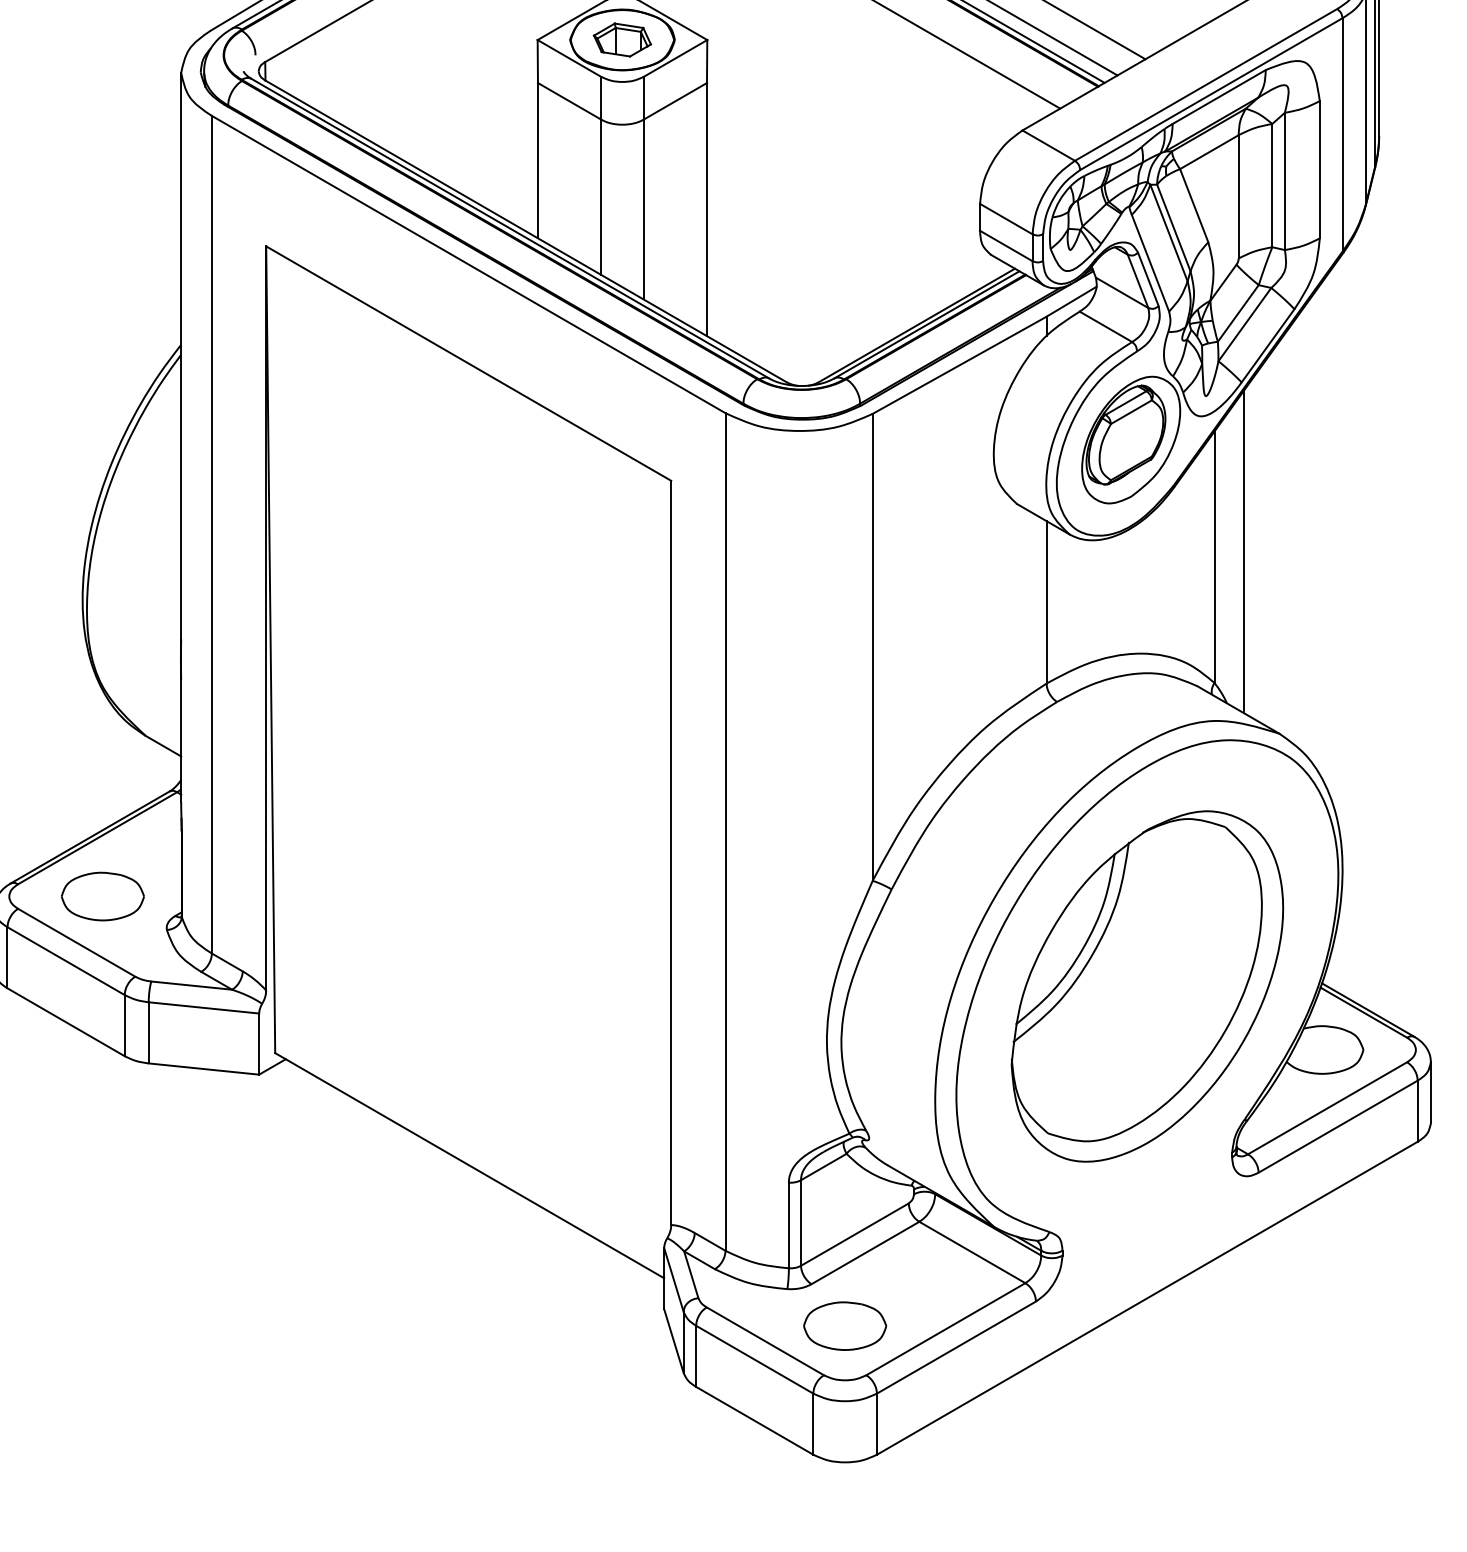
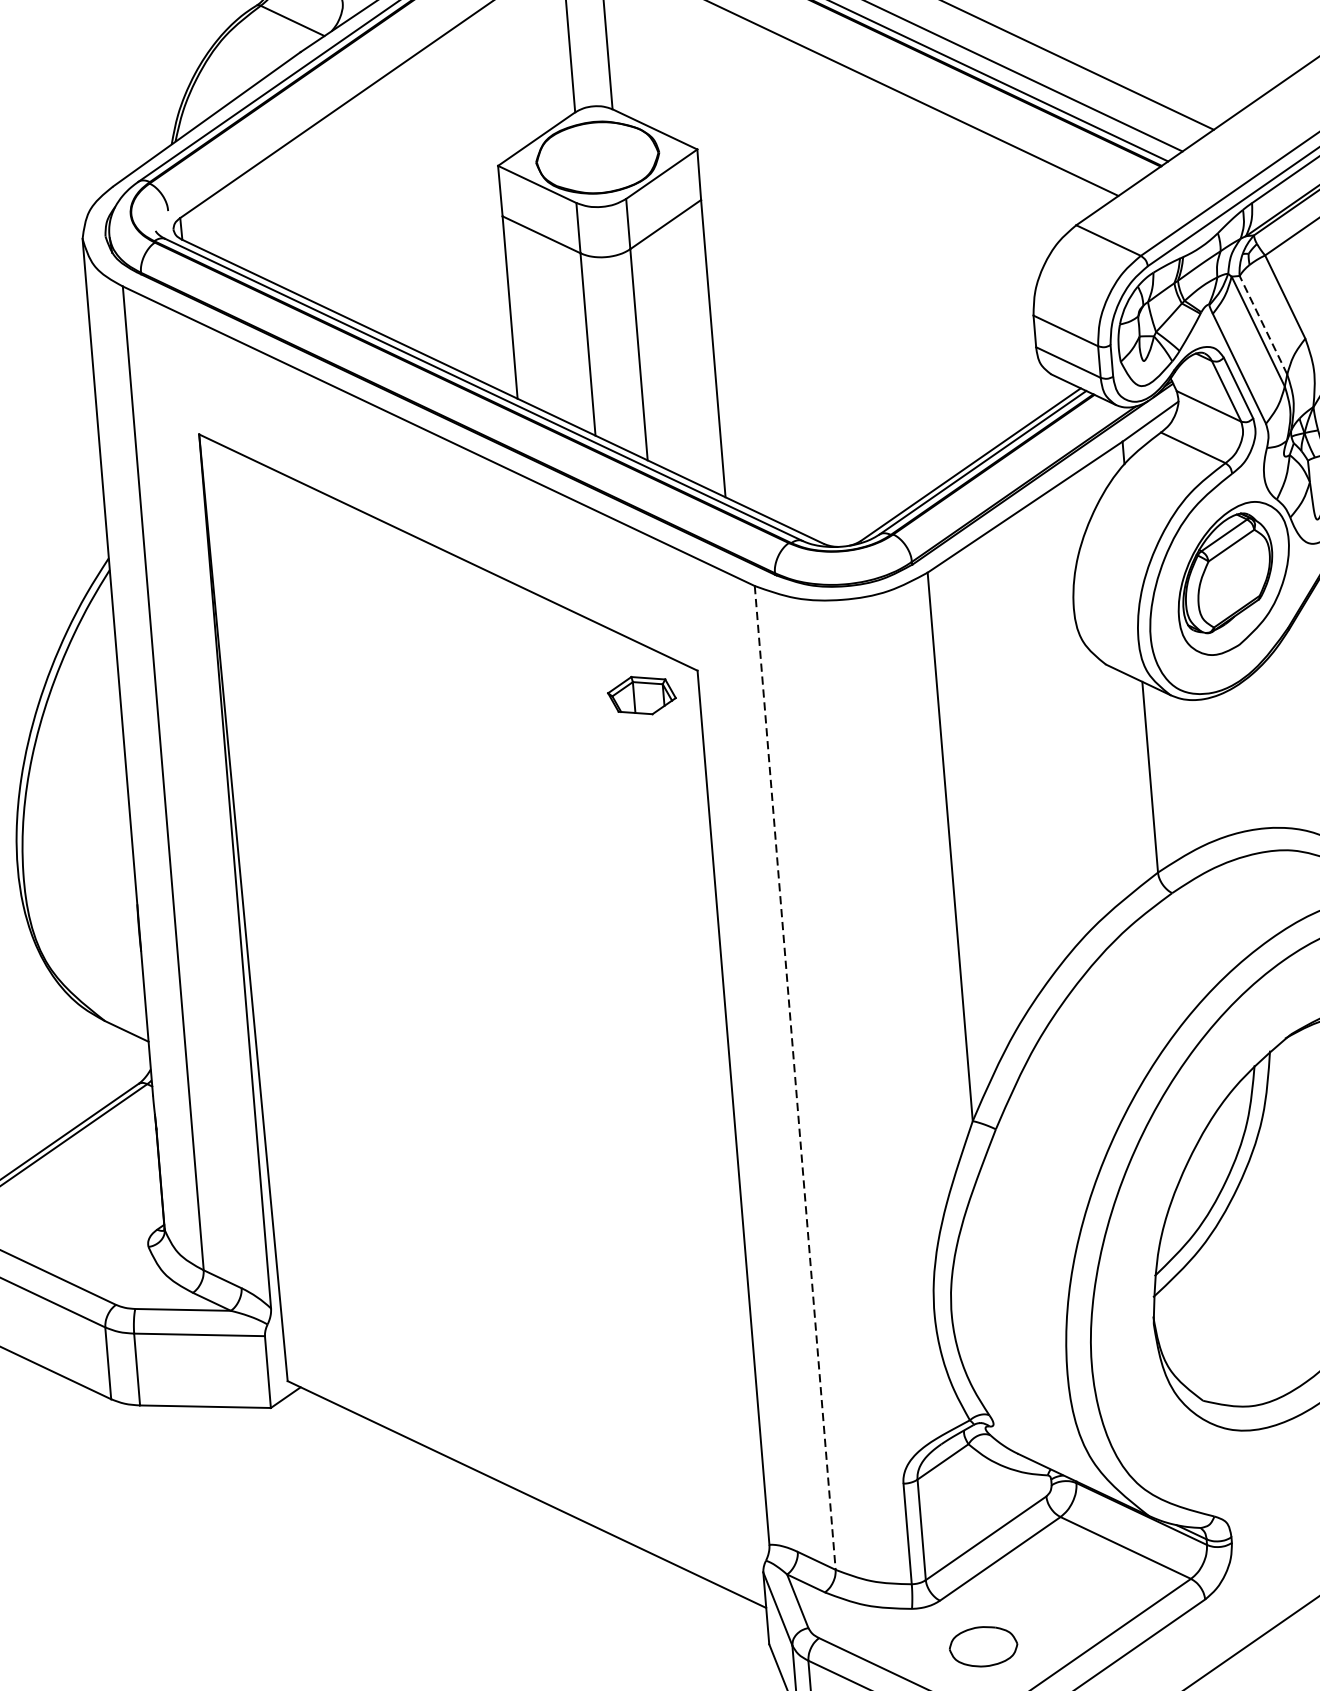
part: (622, 39) -> (641, 694), moved
line: (1173, 227) -> (1263, 324), solid -> dashed
line: (725, 832) -> (795, 1078), solid -> dashed
part: (102, 896) -> (69, 1213), removed
part: (845, 1325) -> (983, 1645), size x0.7

